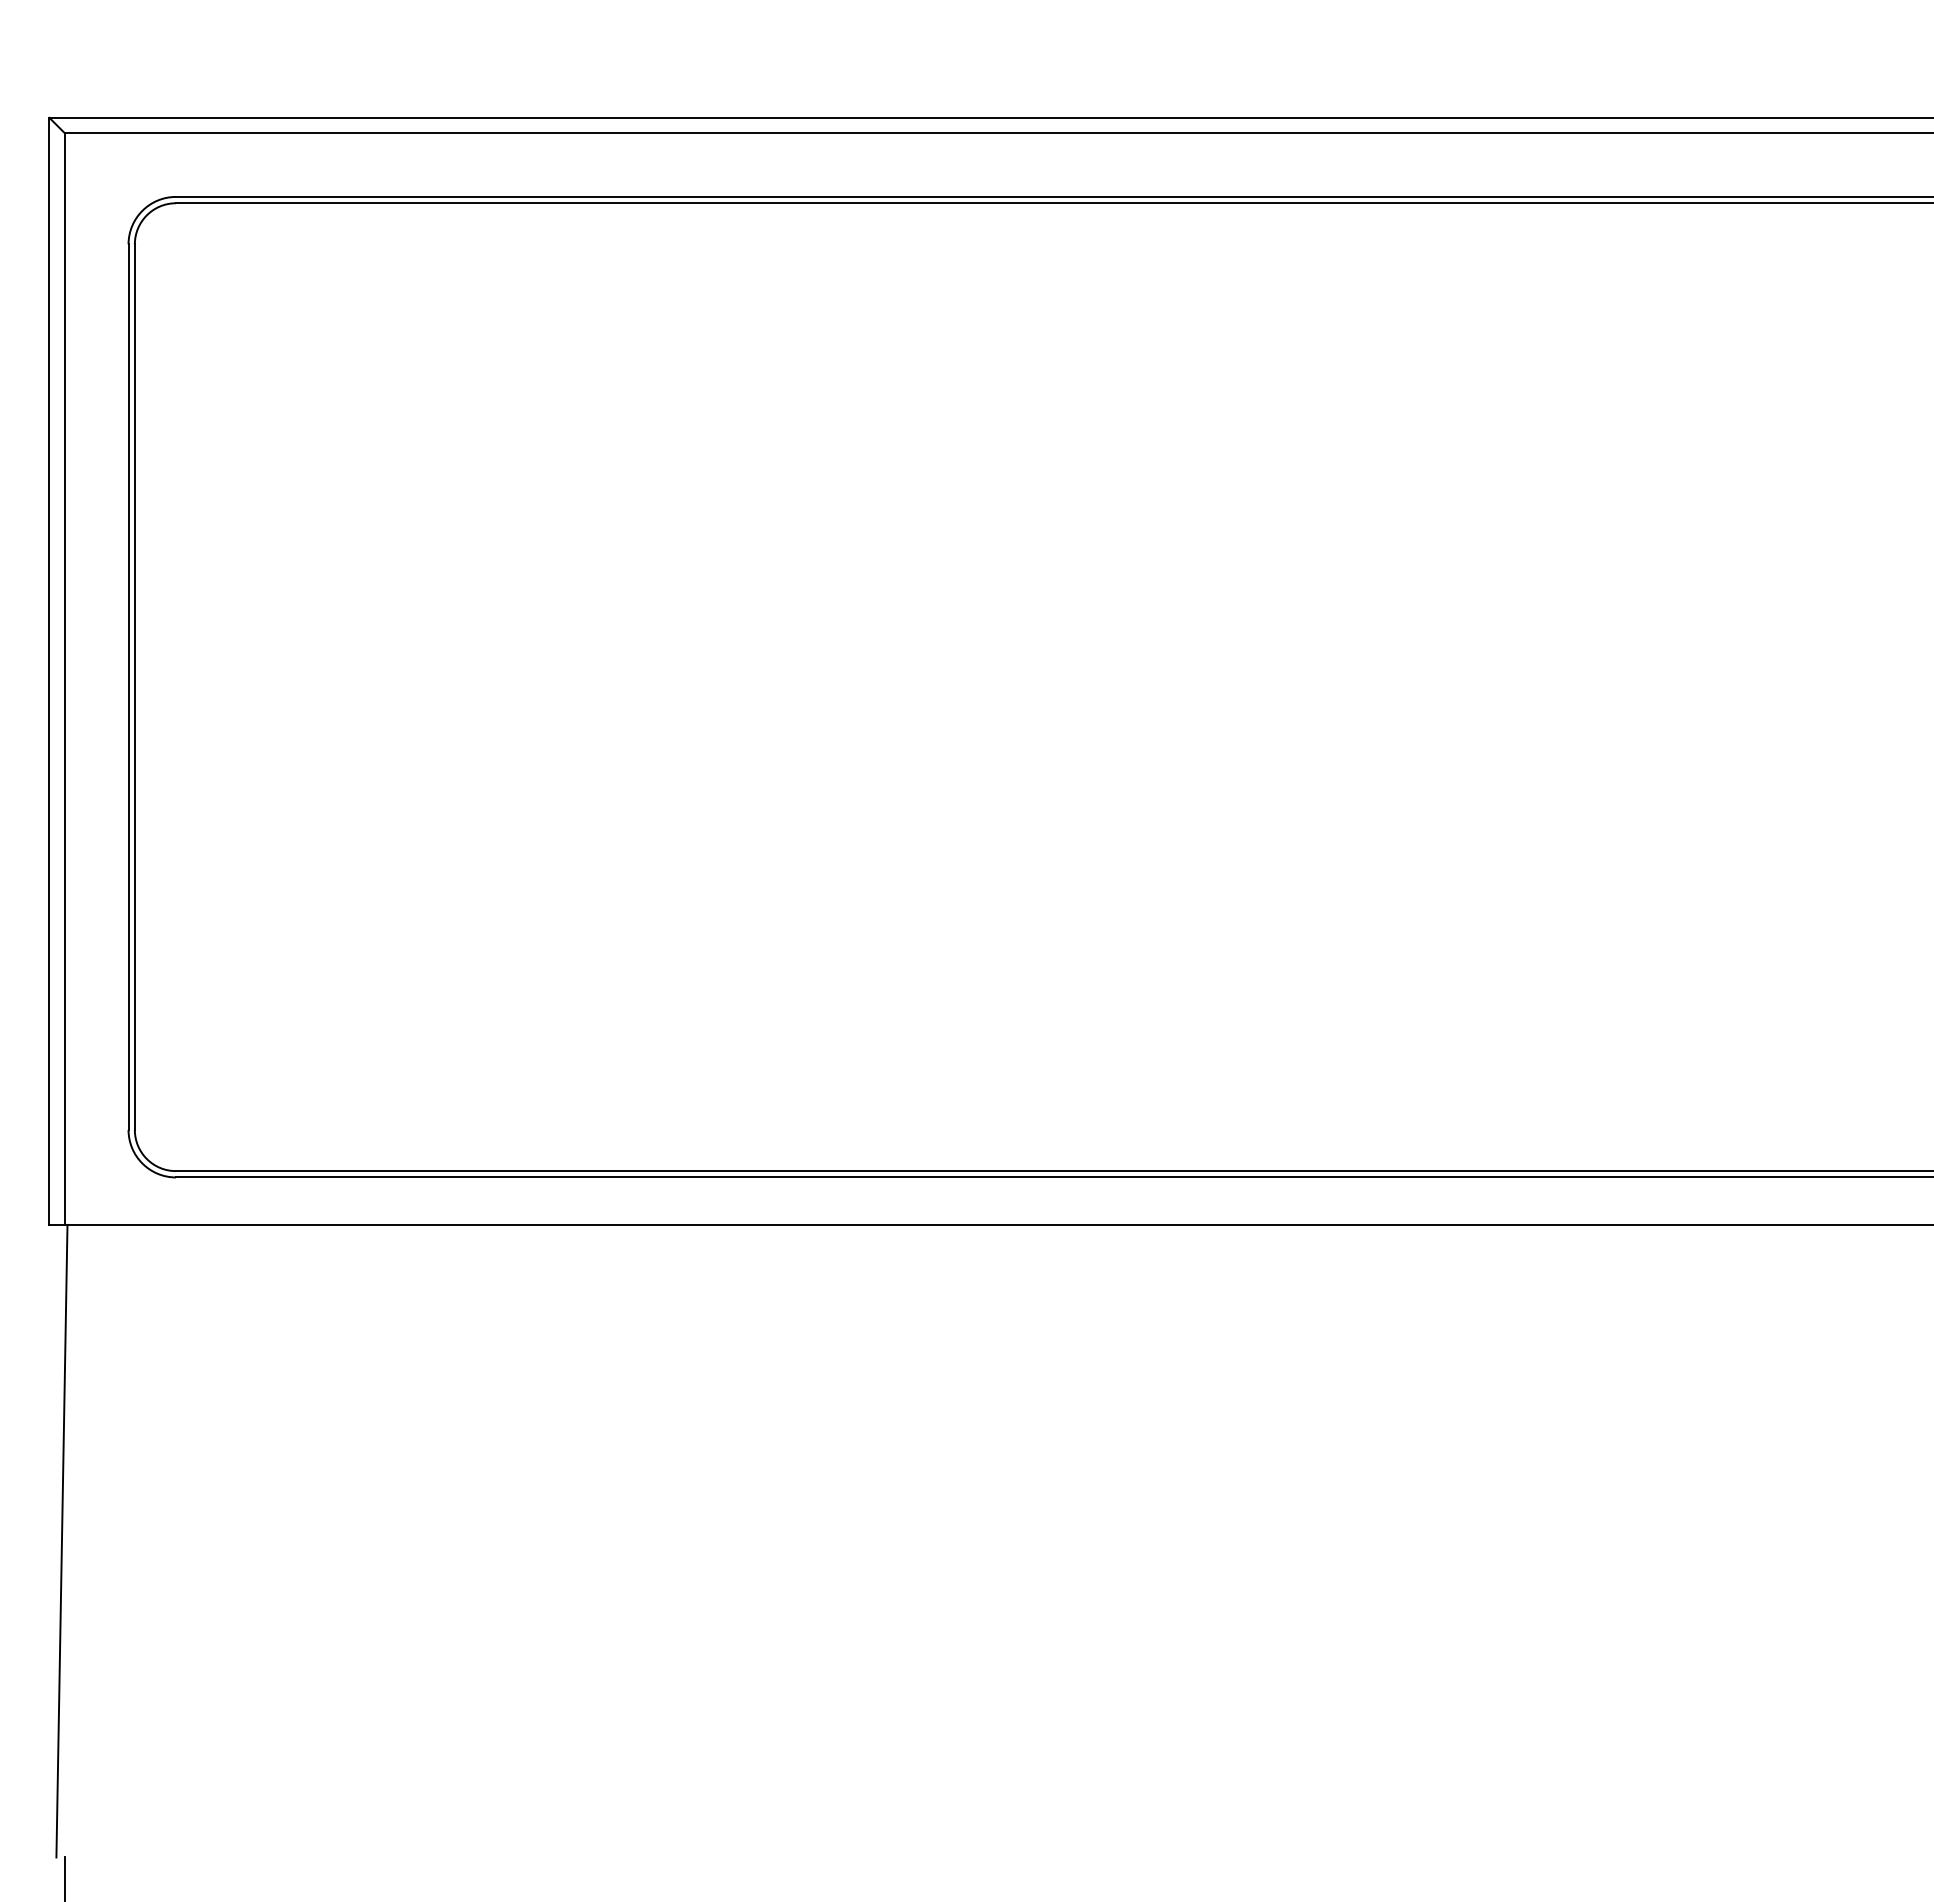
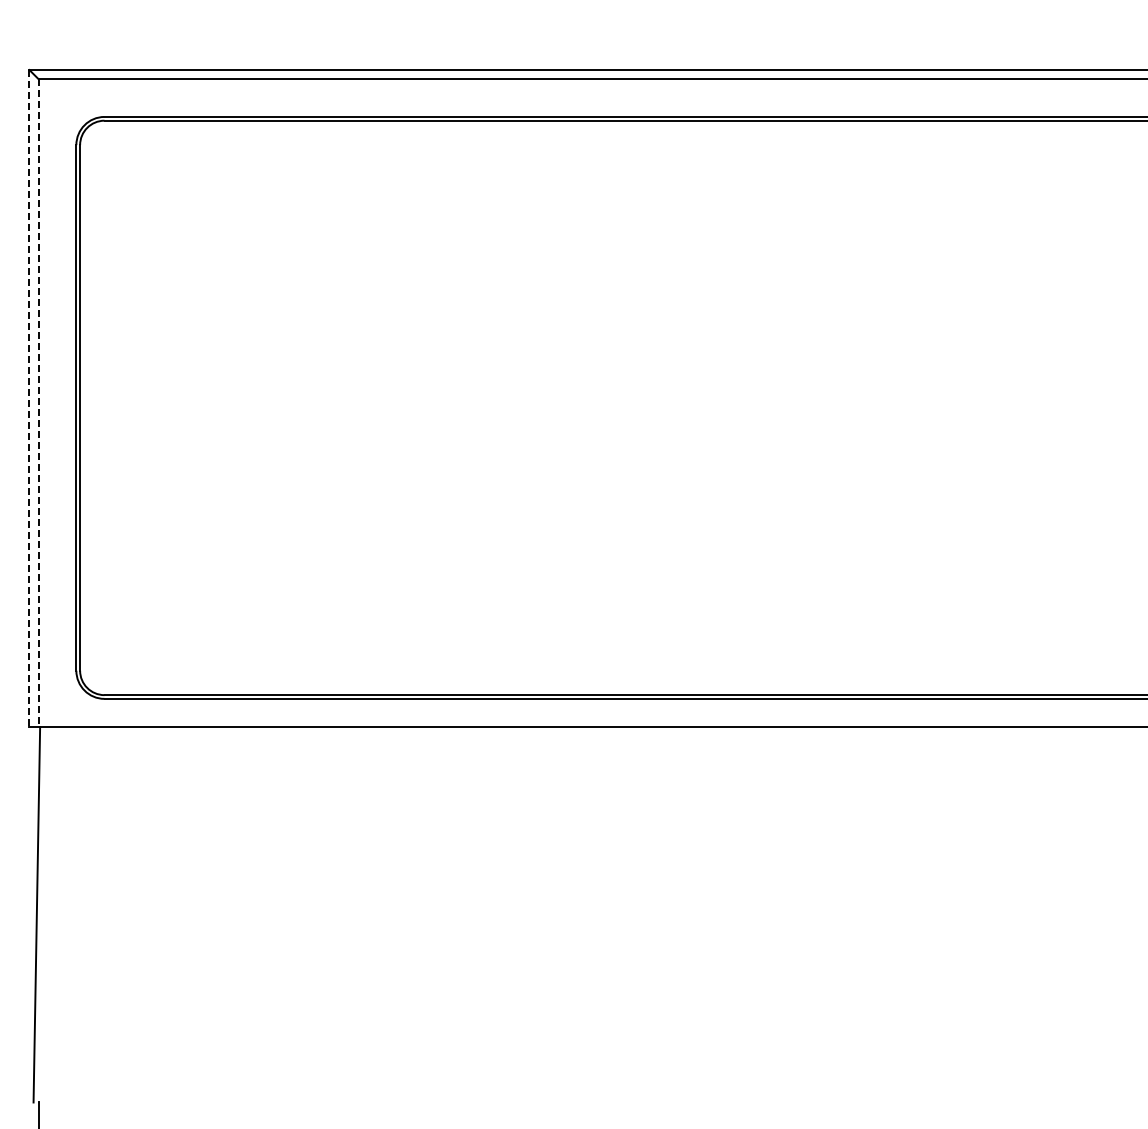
line: (49, 671) -> (29, 398), solid -> dashed
line: (64, 679) -> (38, 403), solid -> dashed

